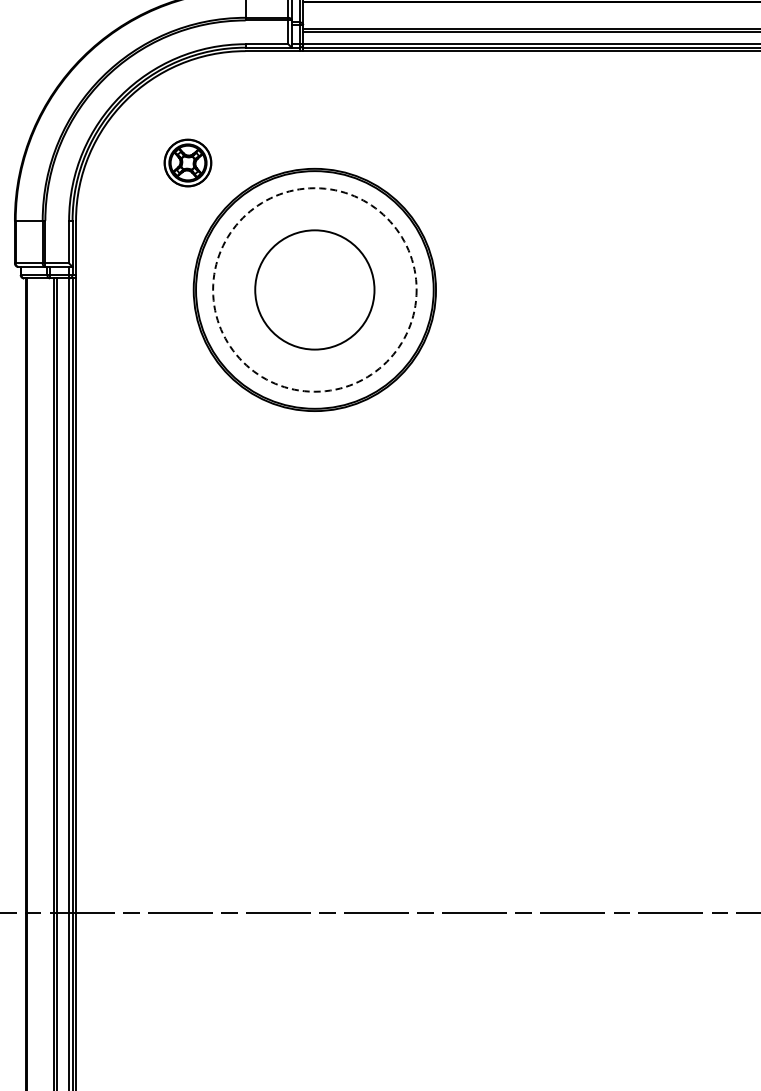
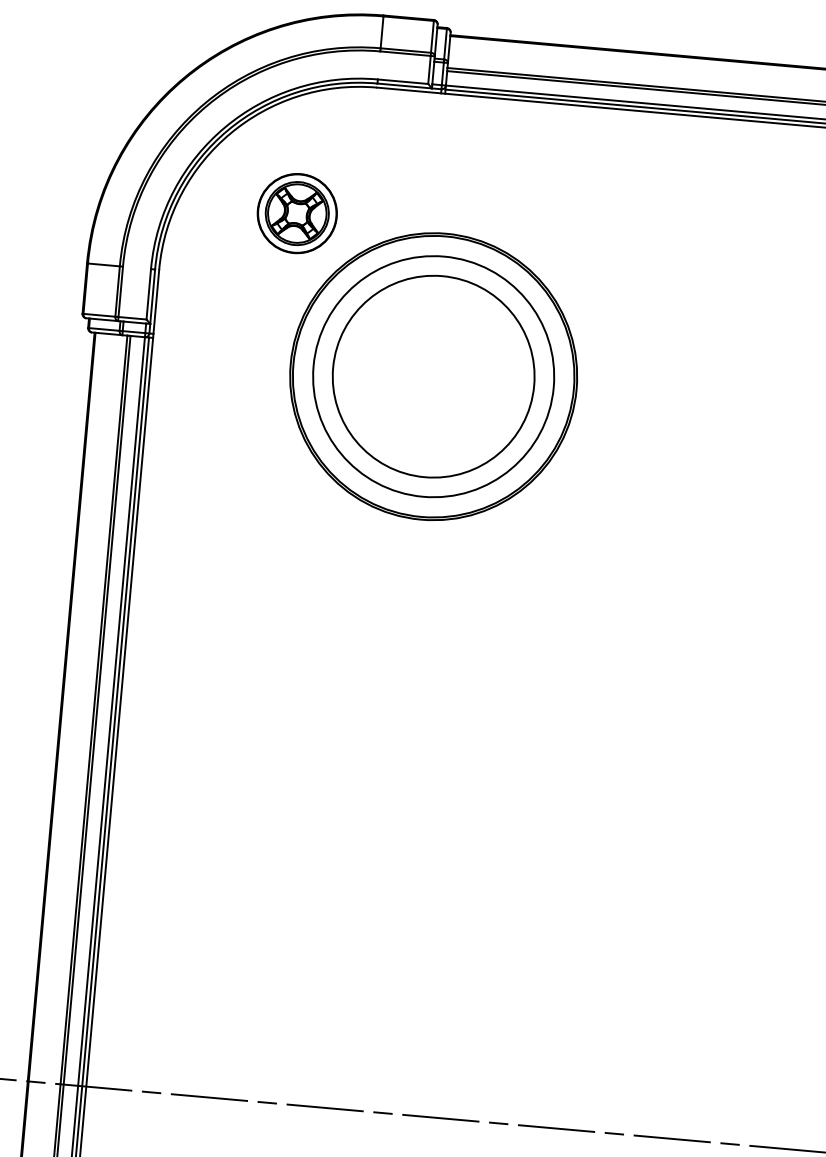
part: (187, 162) -> (296, 212), size x1.43
circle: (314, 289) -> (433, 376), dashed -> solid
circle: (314, 289) -> (433, 376), size x1.43

